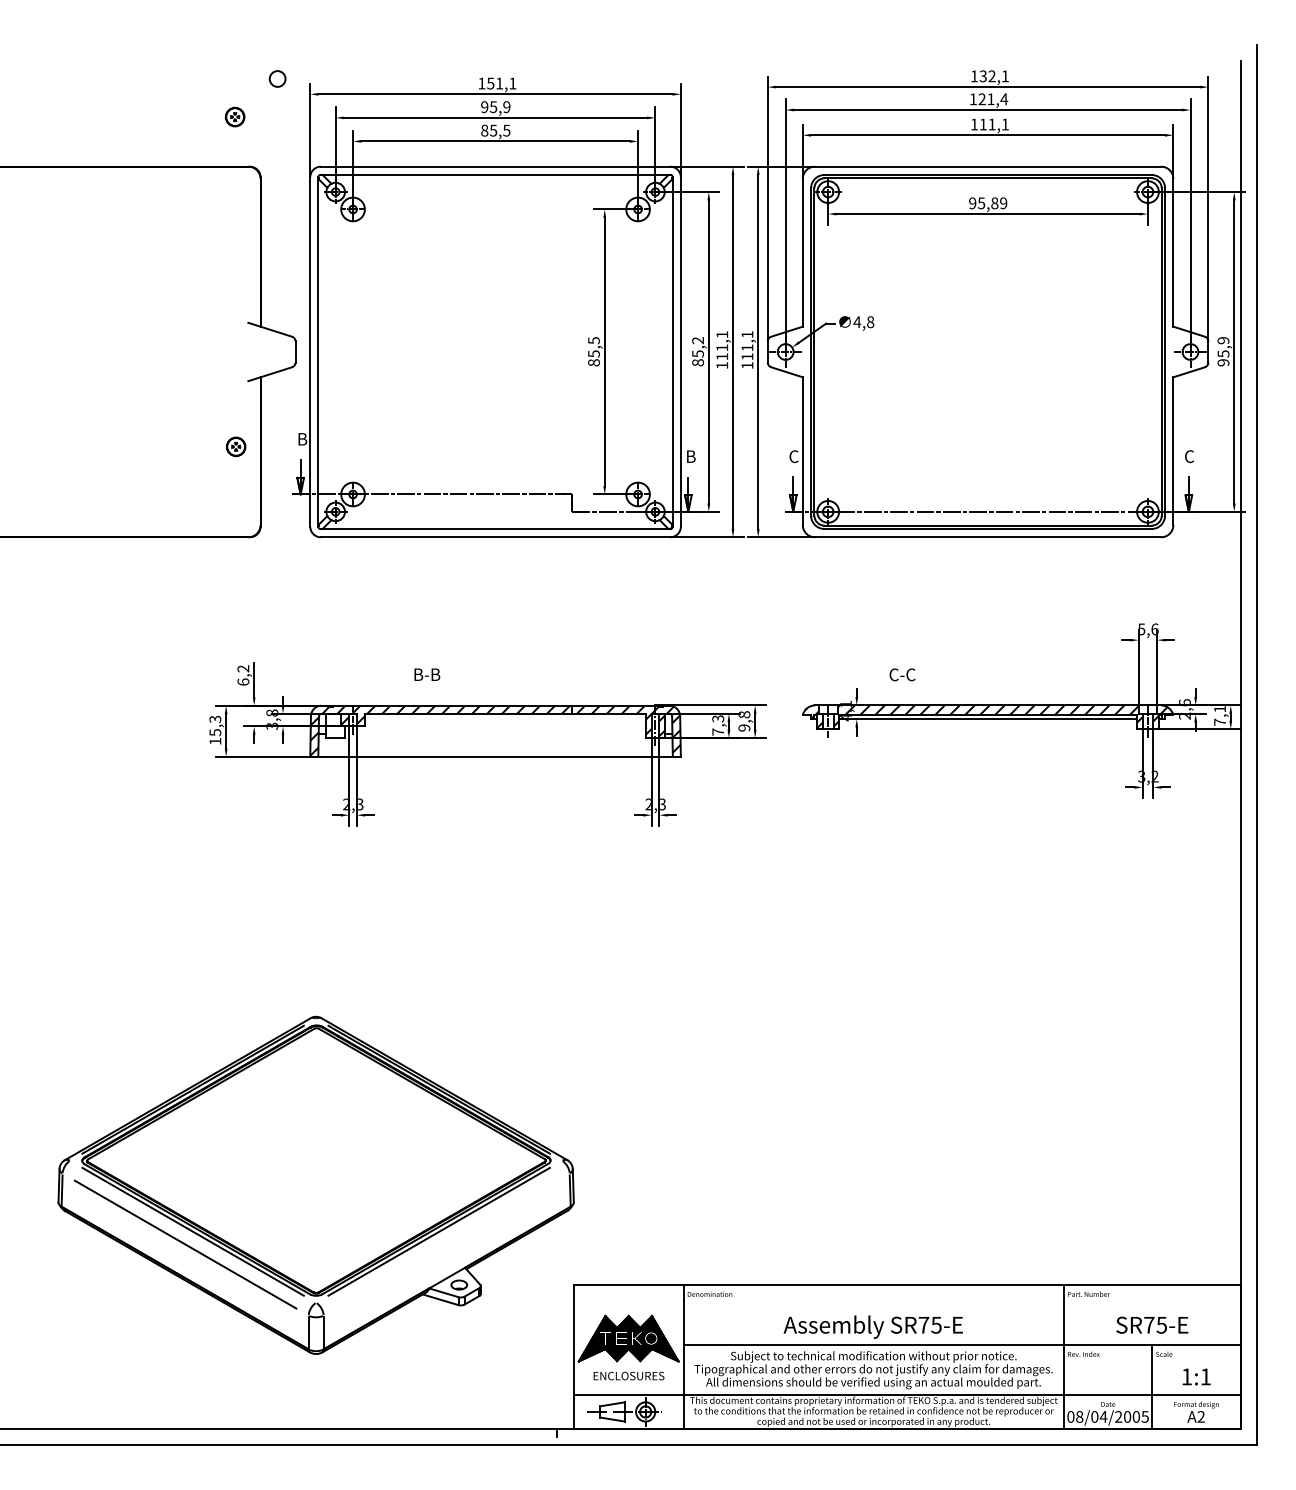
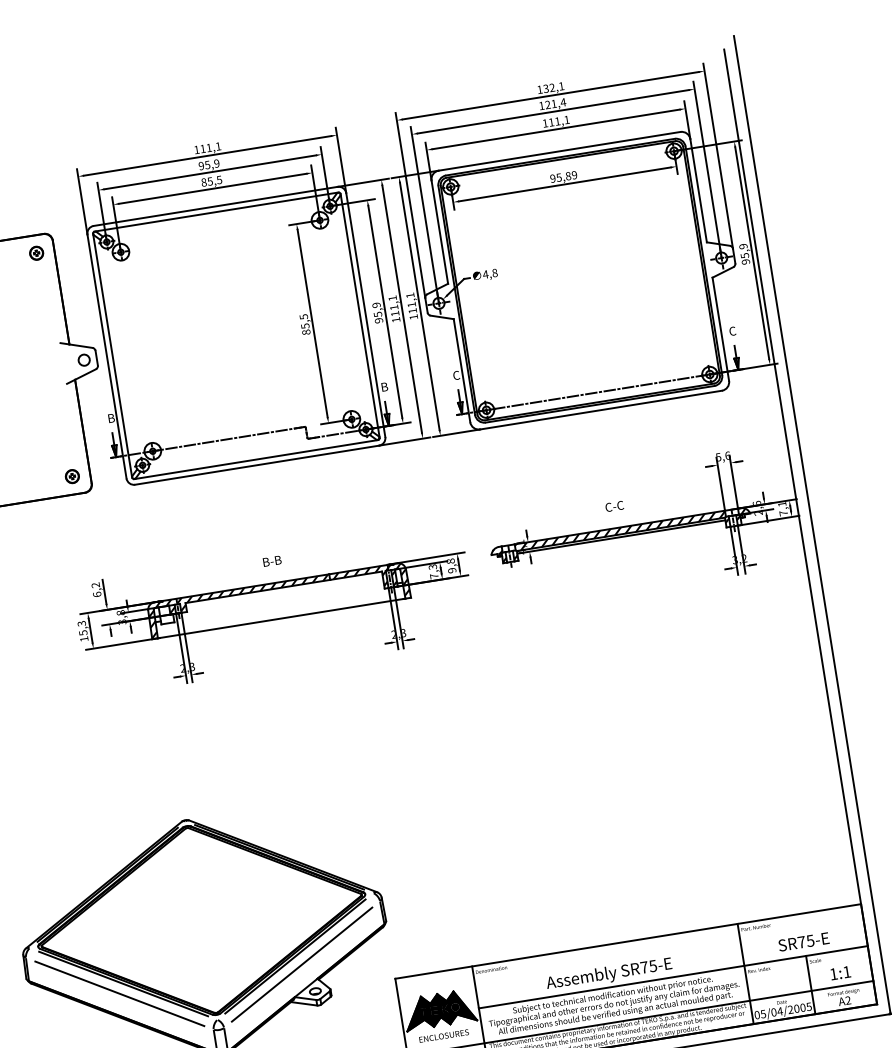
circle: (277, 78) -> (84, 359), moved
text: (490, 83) -> (202, 148), 151,1 -> 111,1
part: (234, 116) -> (36, 252), moved
text: (698, 351) -> (378, 312), 85,2 -> 95,9
part: (235, 446) -> (71, 476), moved
text: (427, 674) -> (272, 561), moved
text: (902, 674) -> (614, 506), moved
line: (446, 1244) -> (301, 964), added
text: (1079, 1416) -> (763, 1013), 08/04/2005 -> 05/04/2005

